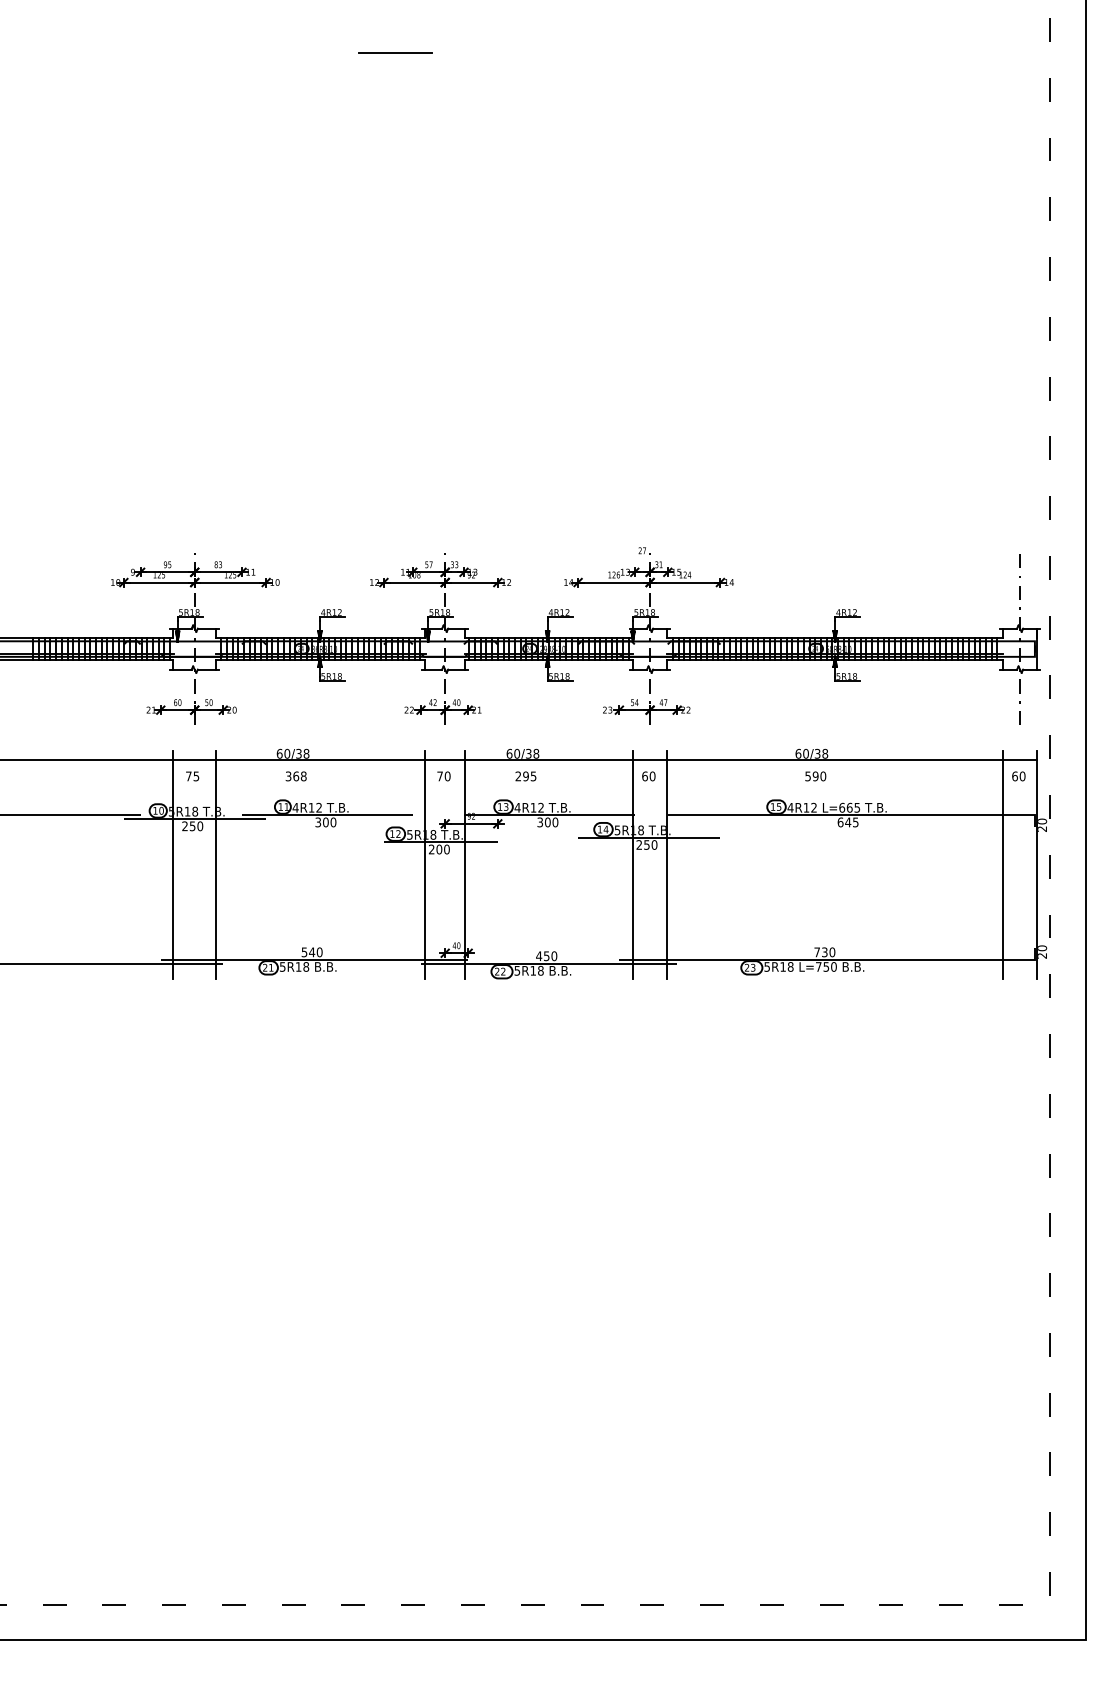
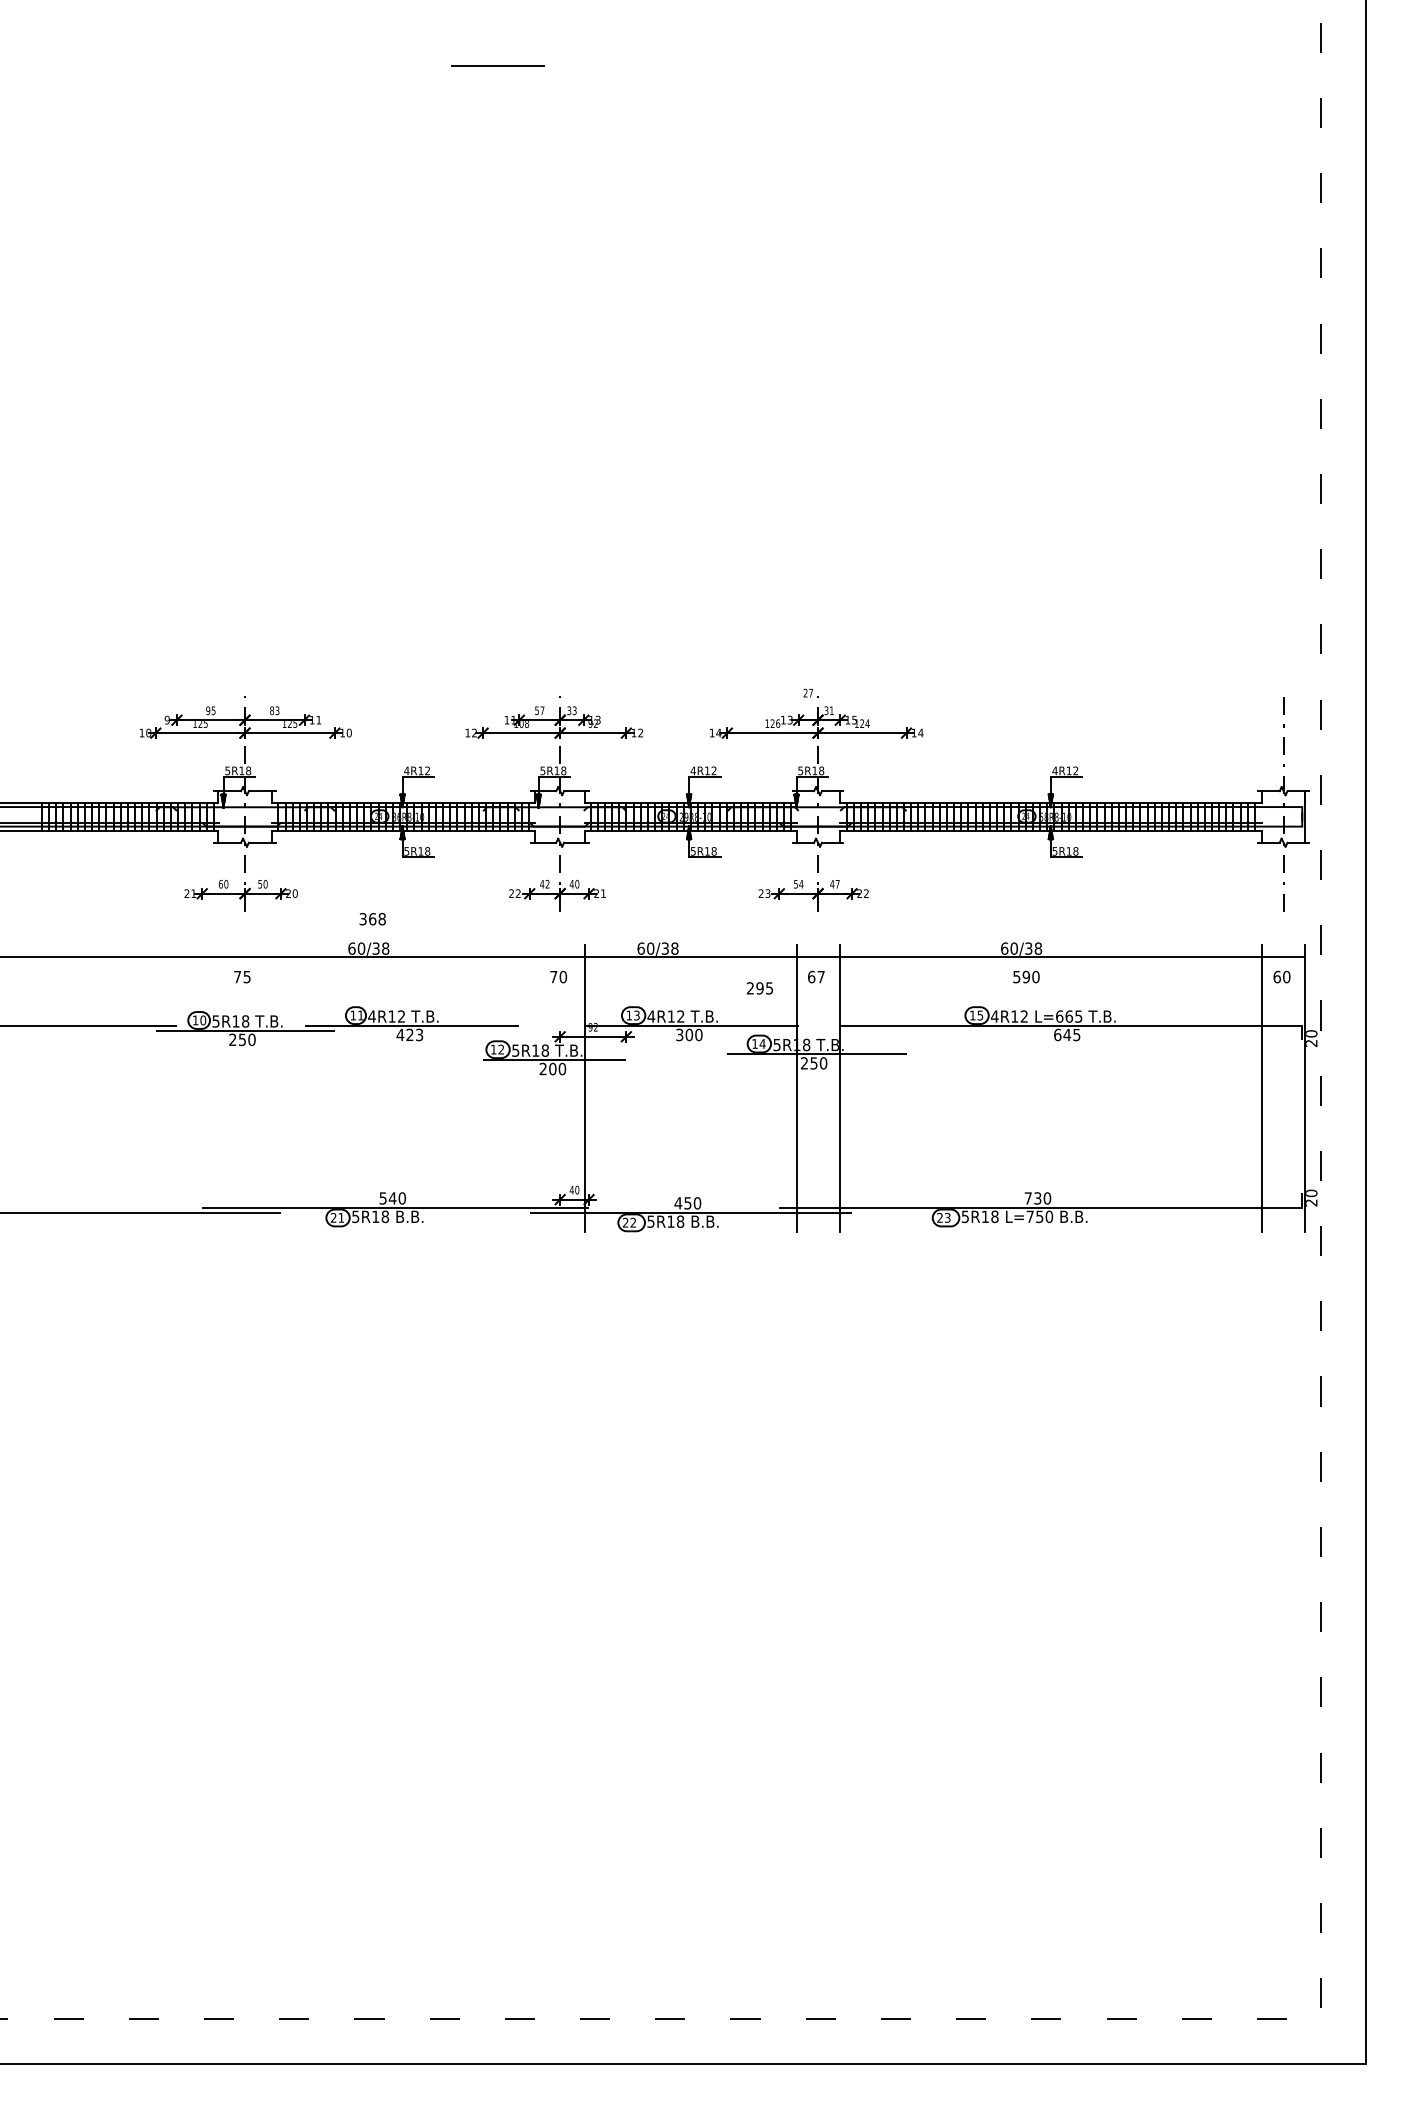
text: (295, 776) -> (371, 919), moved
text: (525, 776) -> (759, 988), moved
text: (652, 776) -> (821, 977), 60 -> 67
text: (325, 822) -> (409, 1035), 300 -> 423
line: (173, 864) -> (218, 1087), removed
line: (216, 864) -> (272, 1087), removed
line: (425, 864) -> (535, 1087), removed

